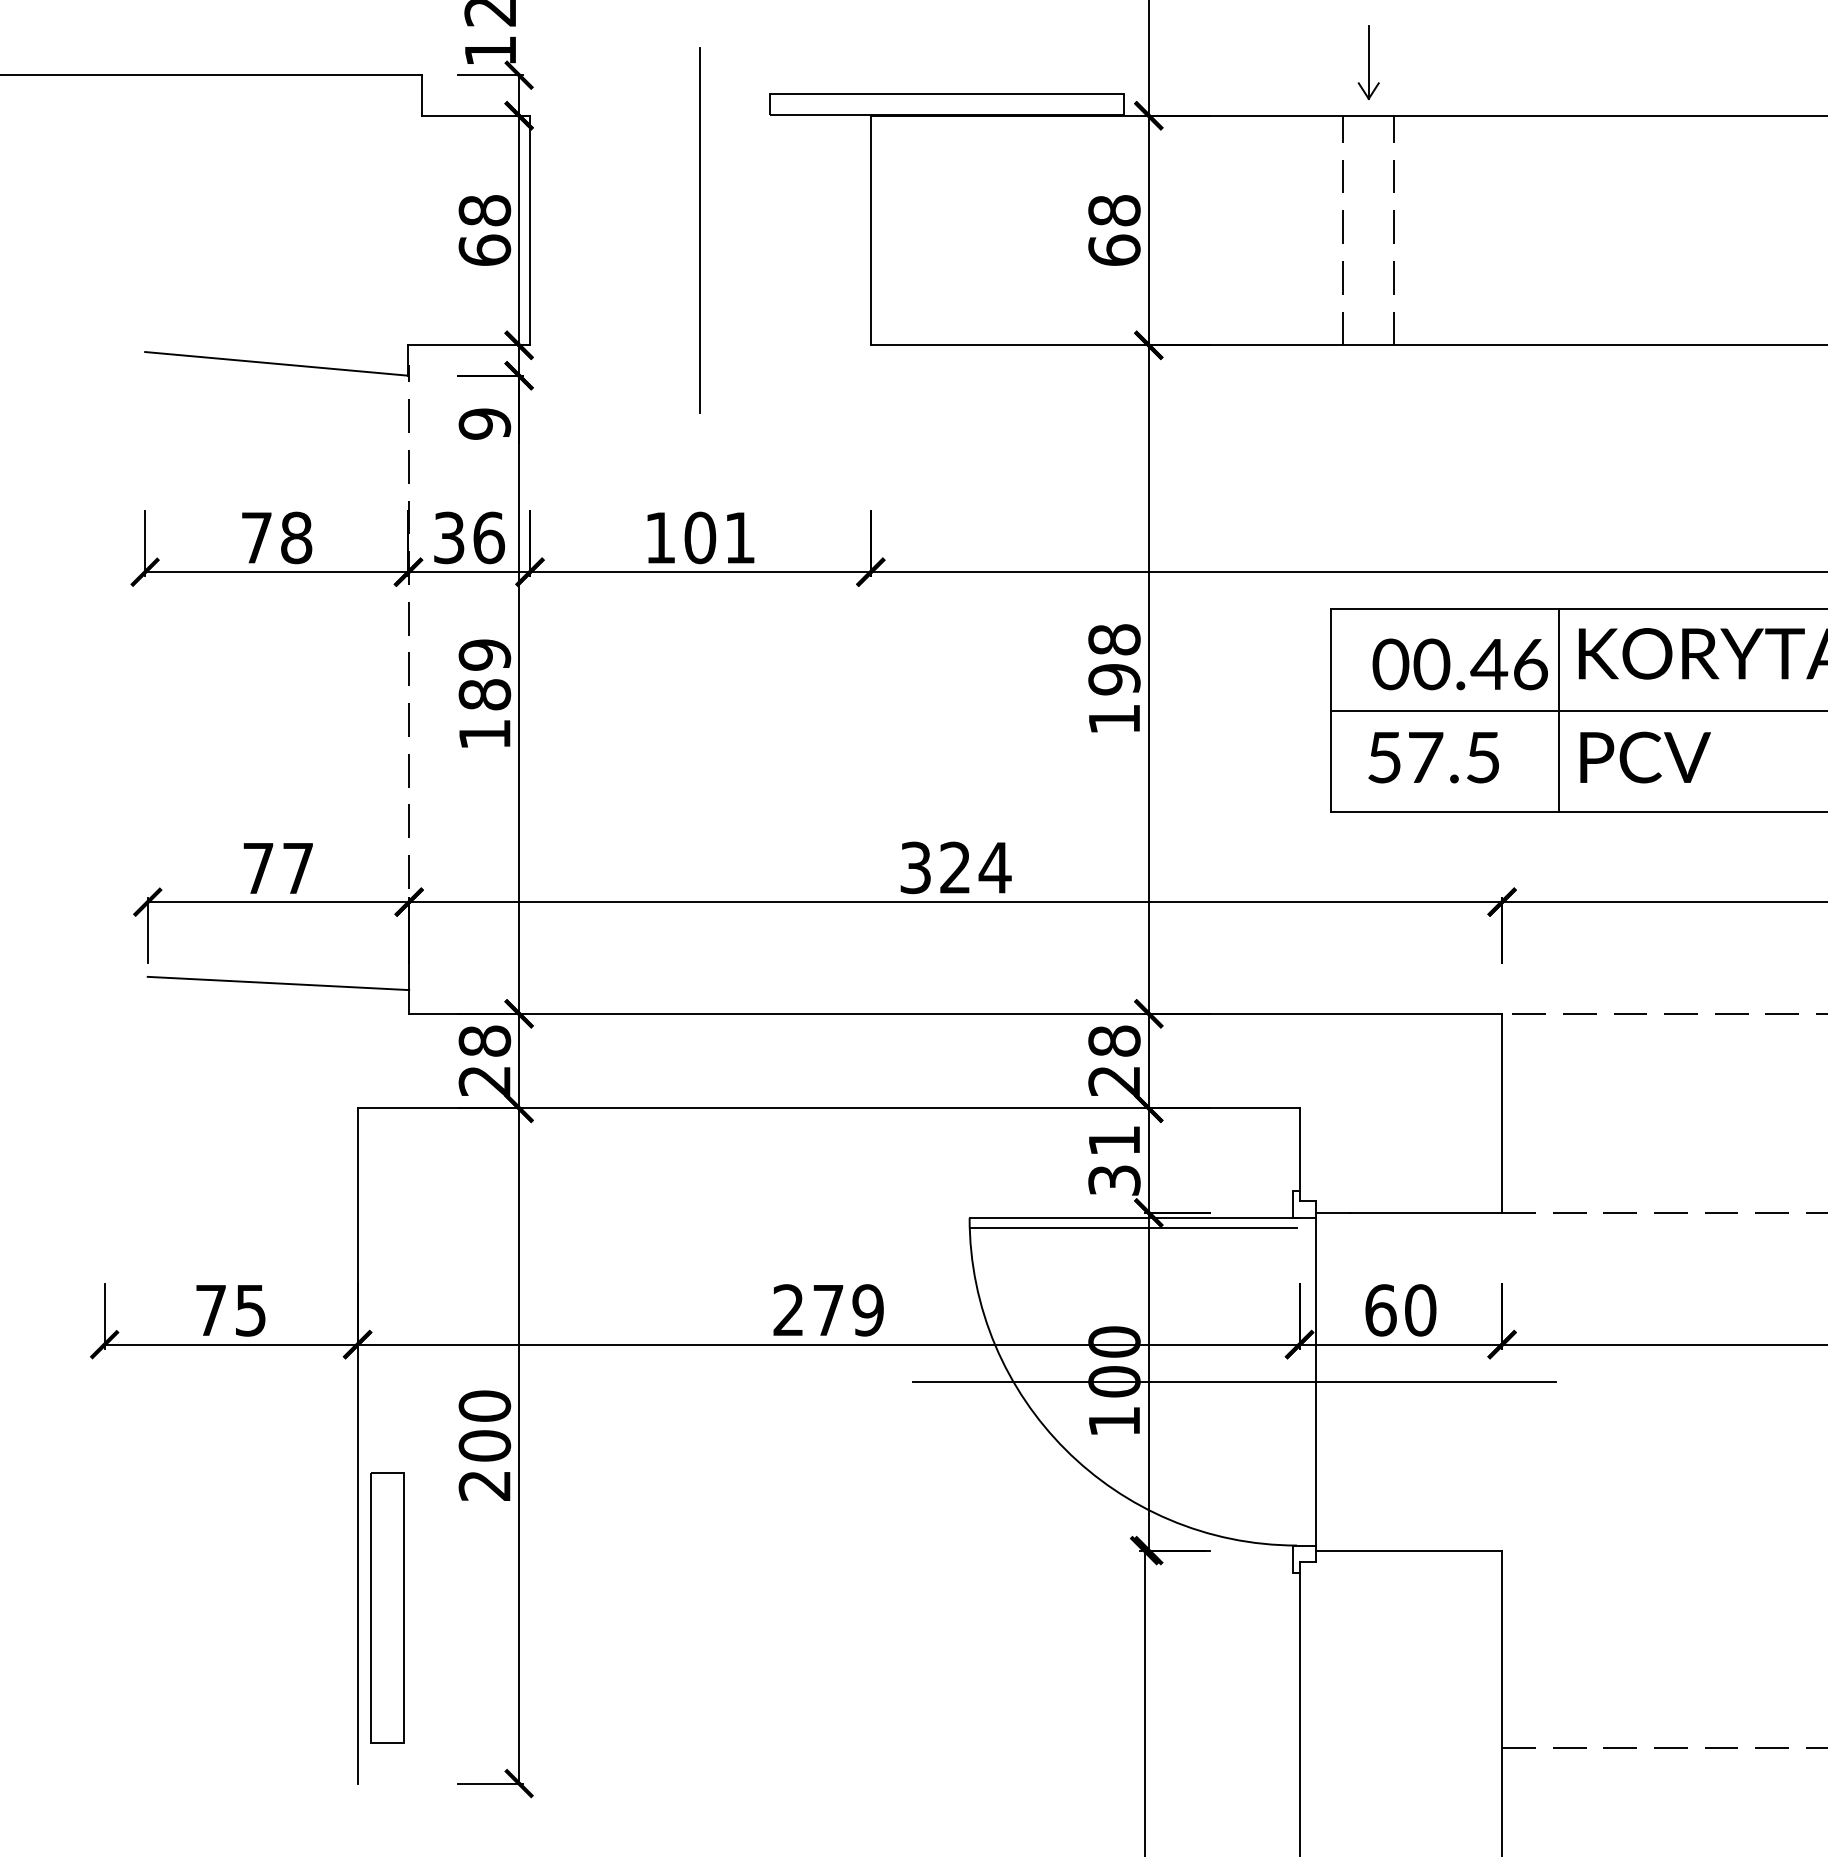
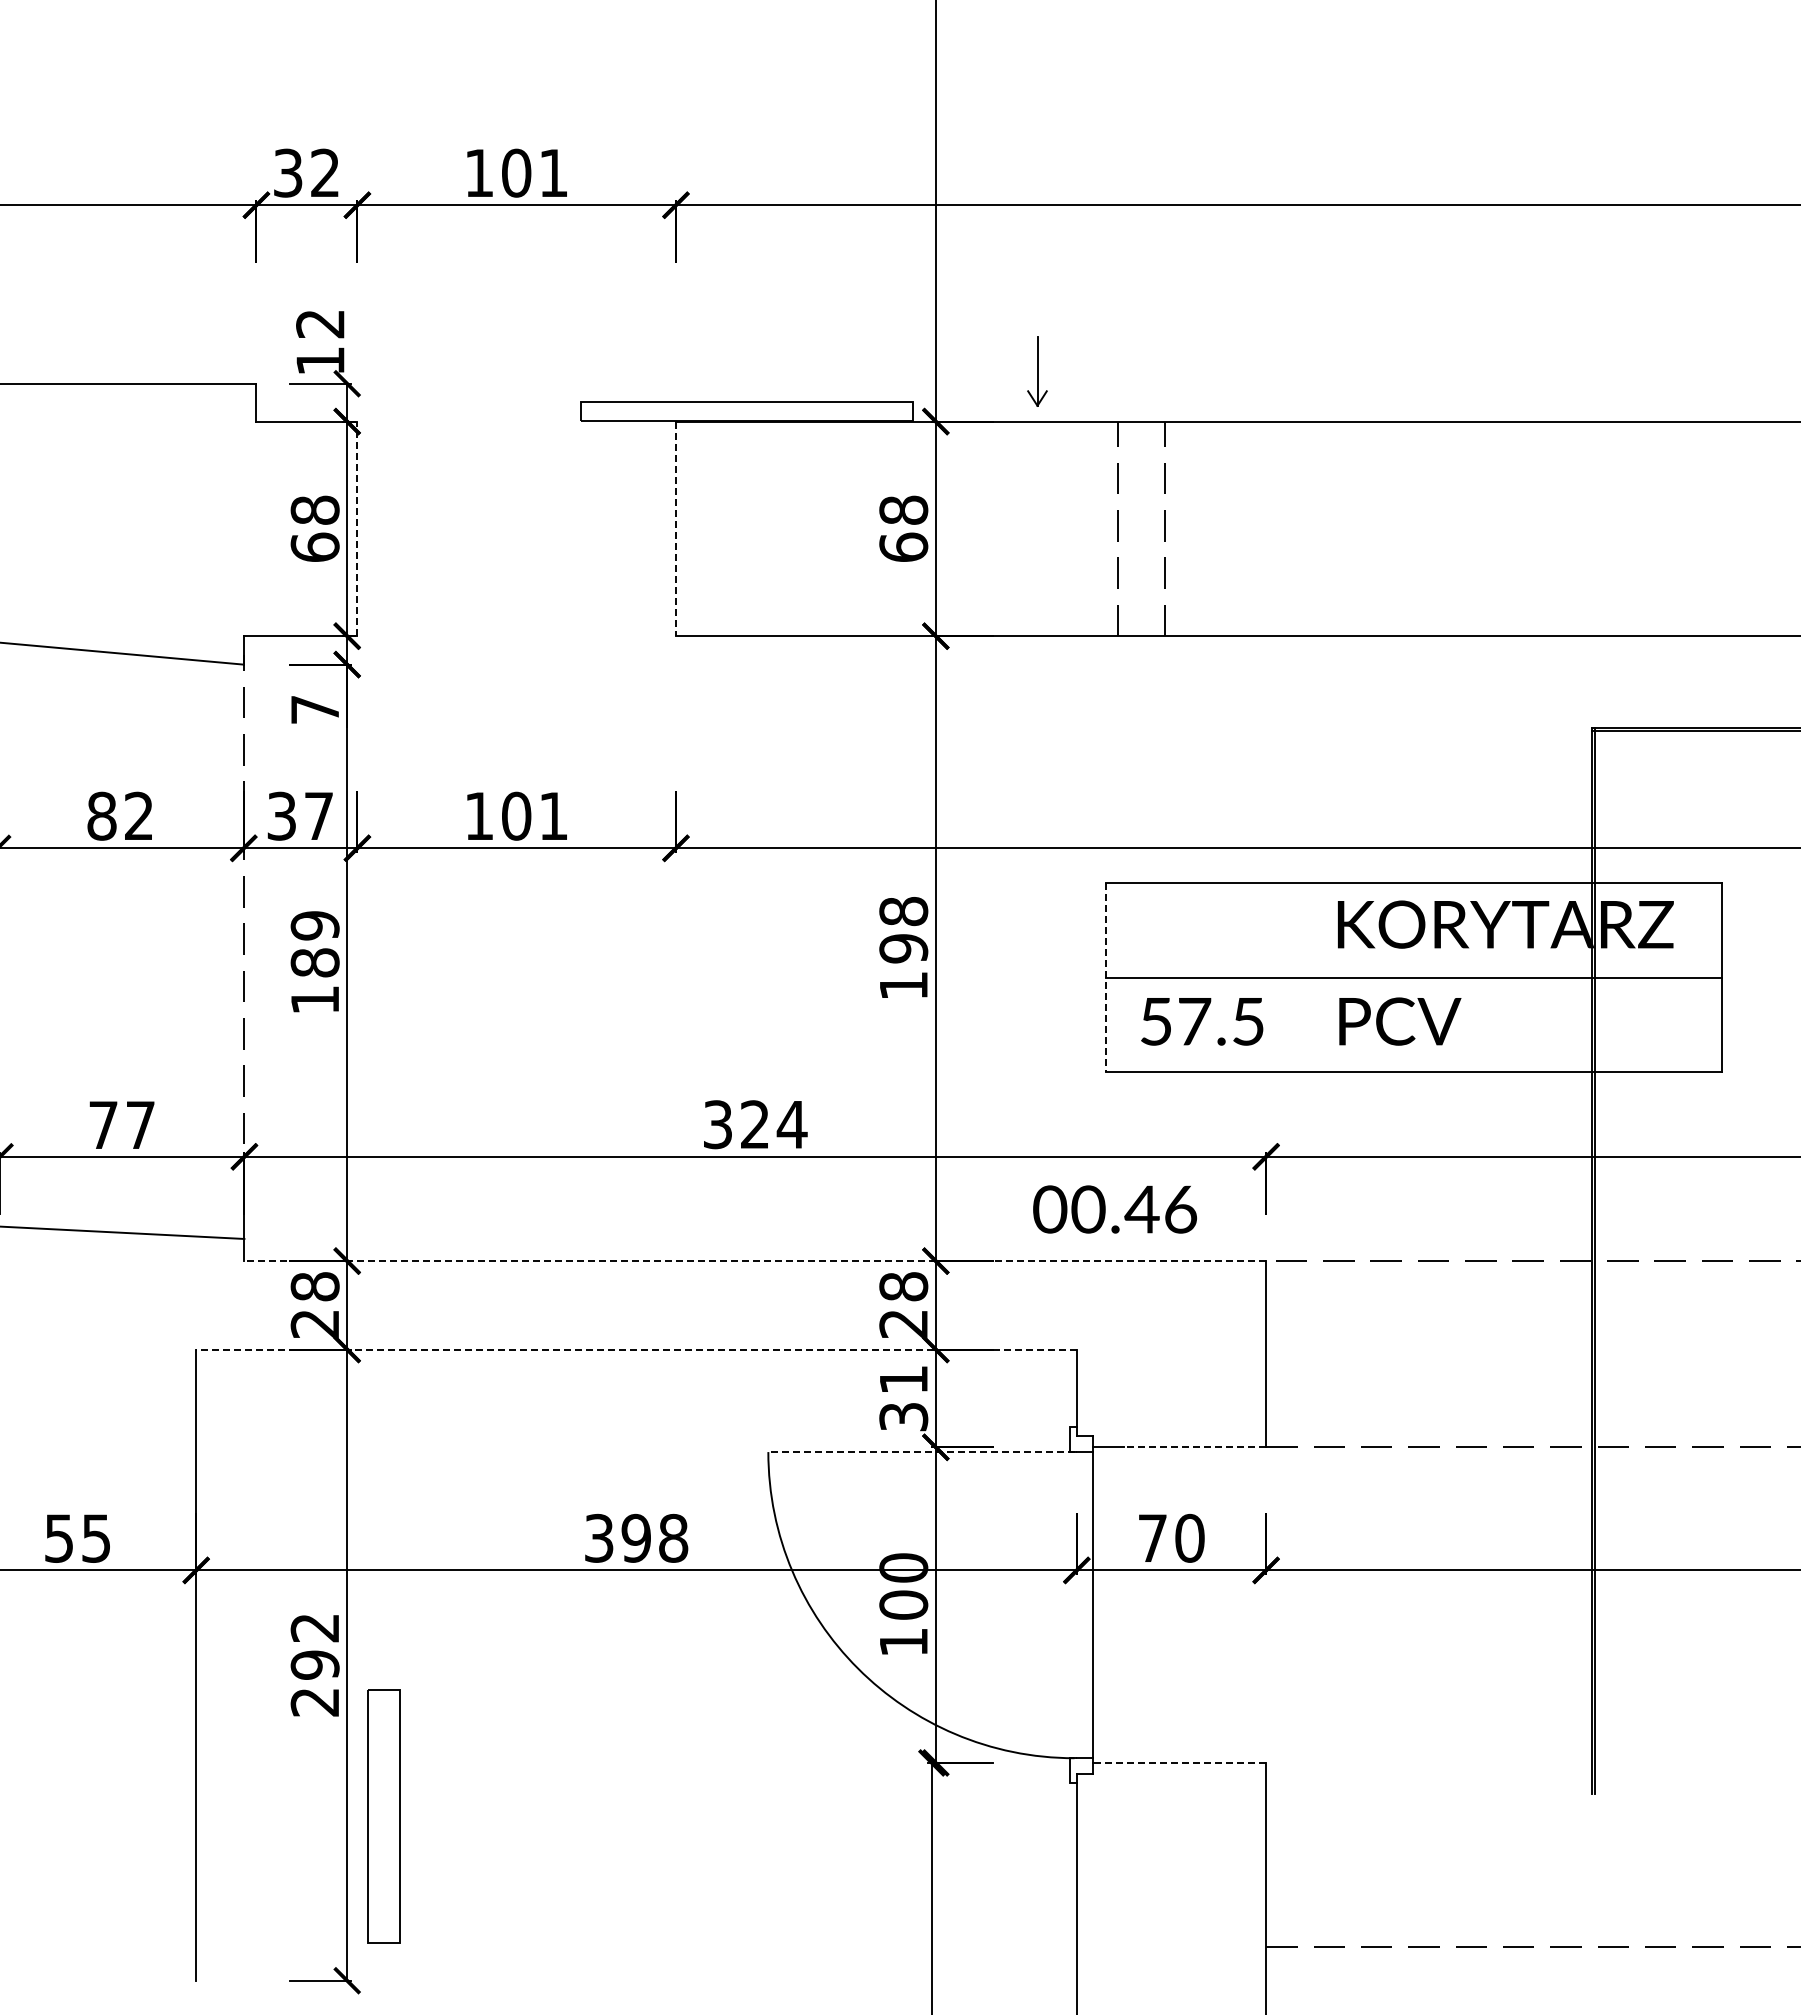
part: (1368, 62) -> (1037, 371), moved
line: (530, 230) -> (357, 528), solid -> dashed
line: (700, 230) -> (516, 528), removed
line: (870, 231) -> (675, 529), solid -> dashed
text: (484, 423) -> (314, 709), 9 -> 7
text: (276, 537) -> (120, 815), 78 -> 82
text: (488, 537) -> (318, 815), 36 -> 37
text: (1459, 664) -> (1114, 1209), moved
line: (1330, 710) -> (1105, 977), solid -> dashed
line: (1559, 710) -> (1319, 977), removed
line: (955, 1014) -> (755, 1261), solid -> dashed
line: (828, 1108) -> (636, 1349), solid -> dashed
line: (1425, 1213) -> (1194, 1447), solid -> dashed
line: (1132, 1218) -> (920, 1452), solid -> dashed
line: (1133, 1228) -> (921, 1461), removed
text: (828, 1309) -> (636, 1537), 279 -> 398
text: (1380, 1309) -> (1152, 1537), 60 -> 70
text: (210, 1310) -> (58, 1538), 75 -> 55
line: (1234, 1382) -> (1015, 1605), removed
text: (484, 1426) -> (314, 1646), 200 -> 292
line: (1409, 1550) -> (1179, 1762), solid -> dashed
part: (386, 1607) -> (383, 1816), moved

